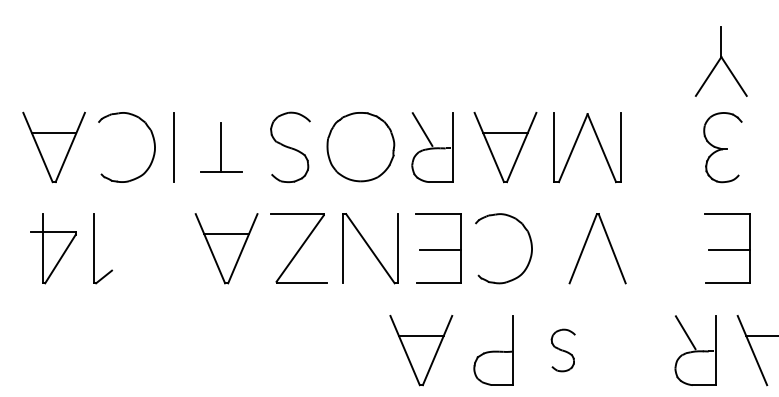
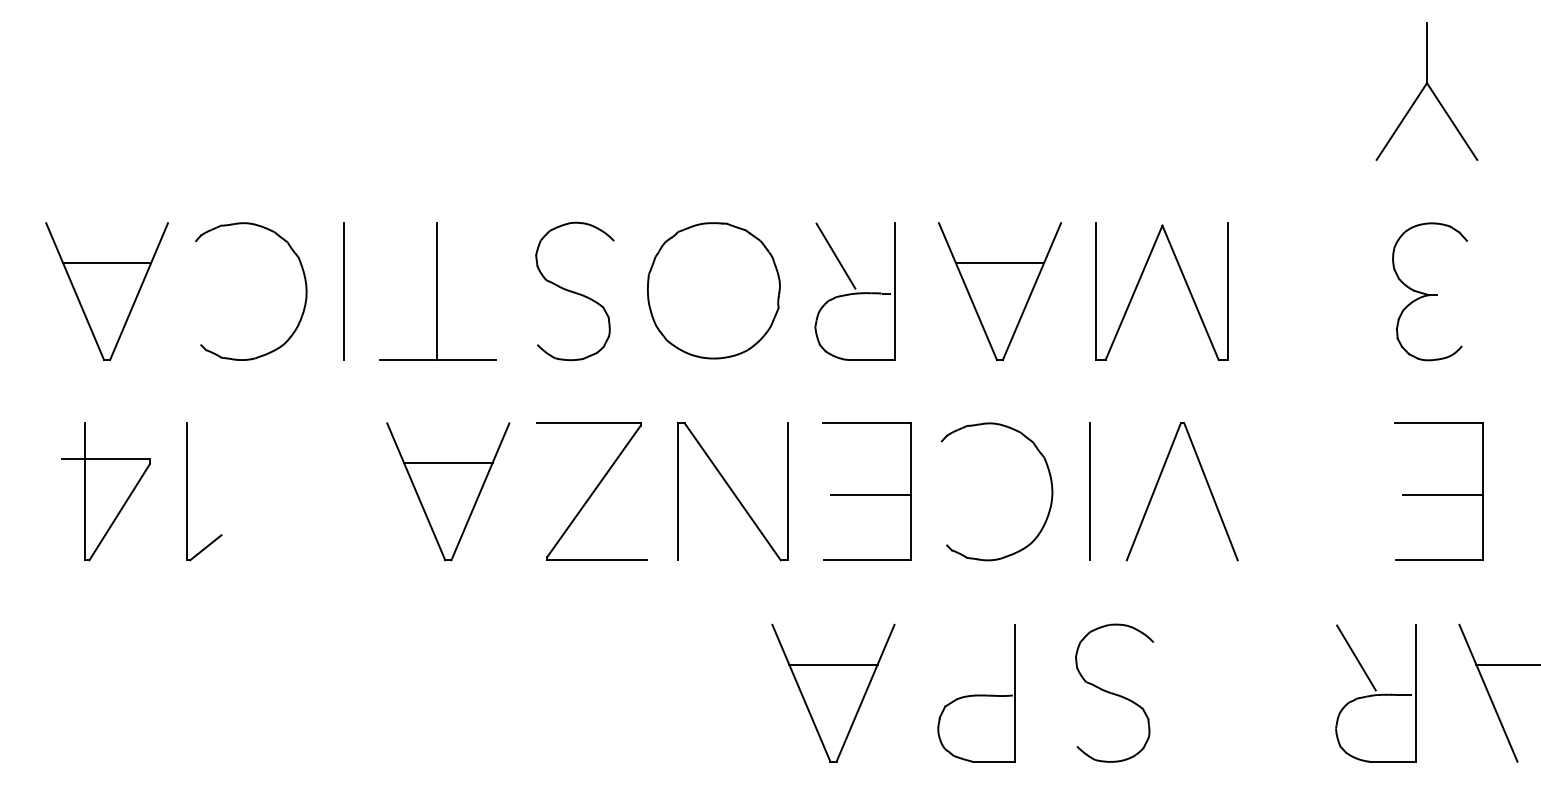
part: (720, 61) -> (1425, 91), moved
part: (221, 147) -> (438, 291), size x1.43
line: (550, 248) -> (1088, 491), added
part: (563, 350) -> (1114, 693), size x1.67

